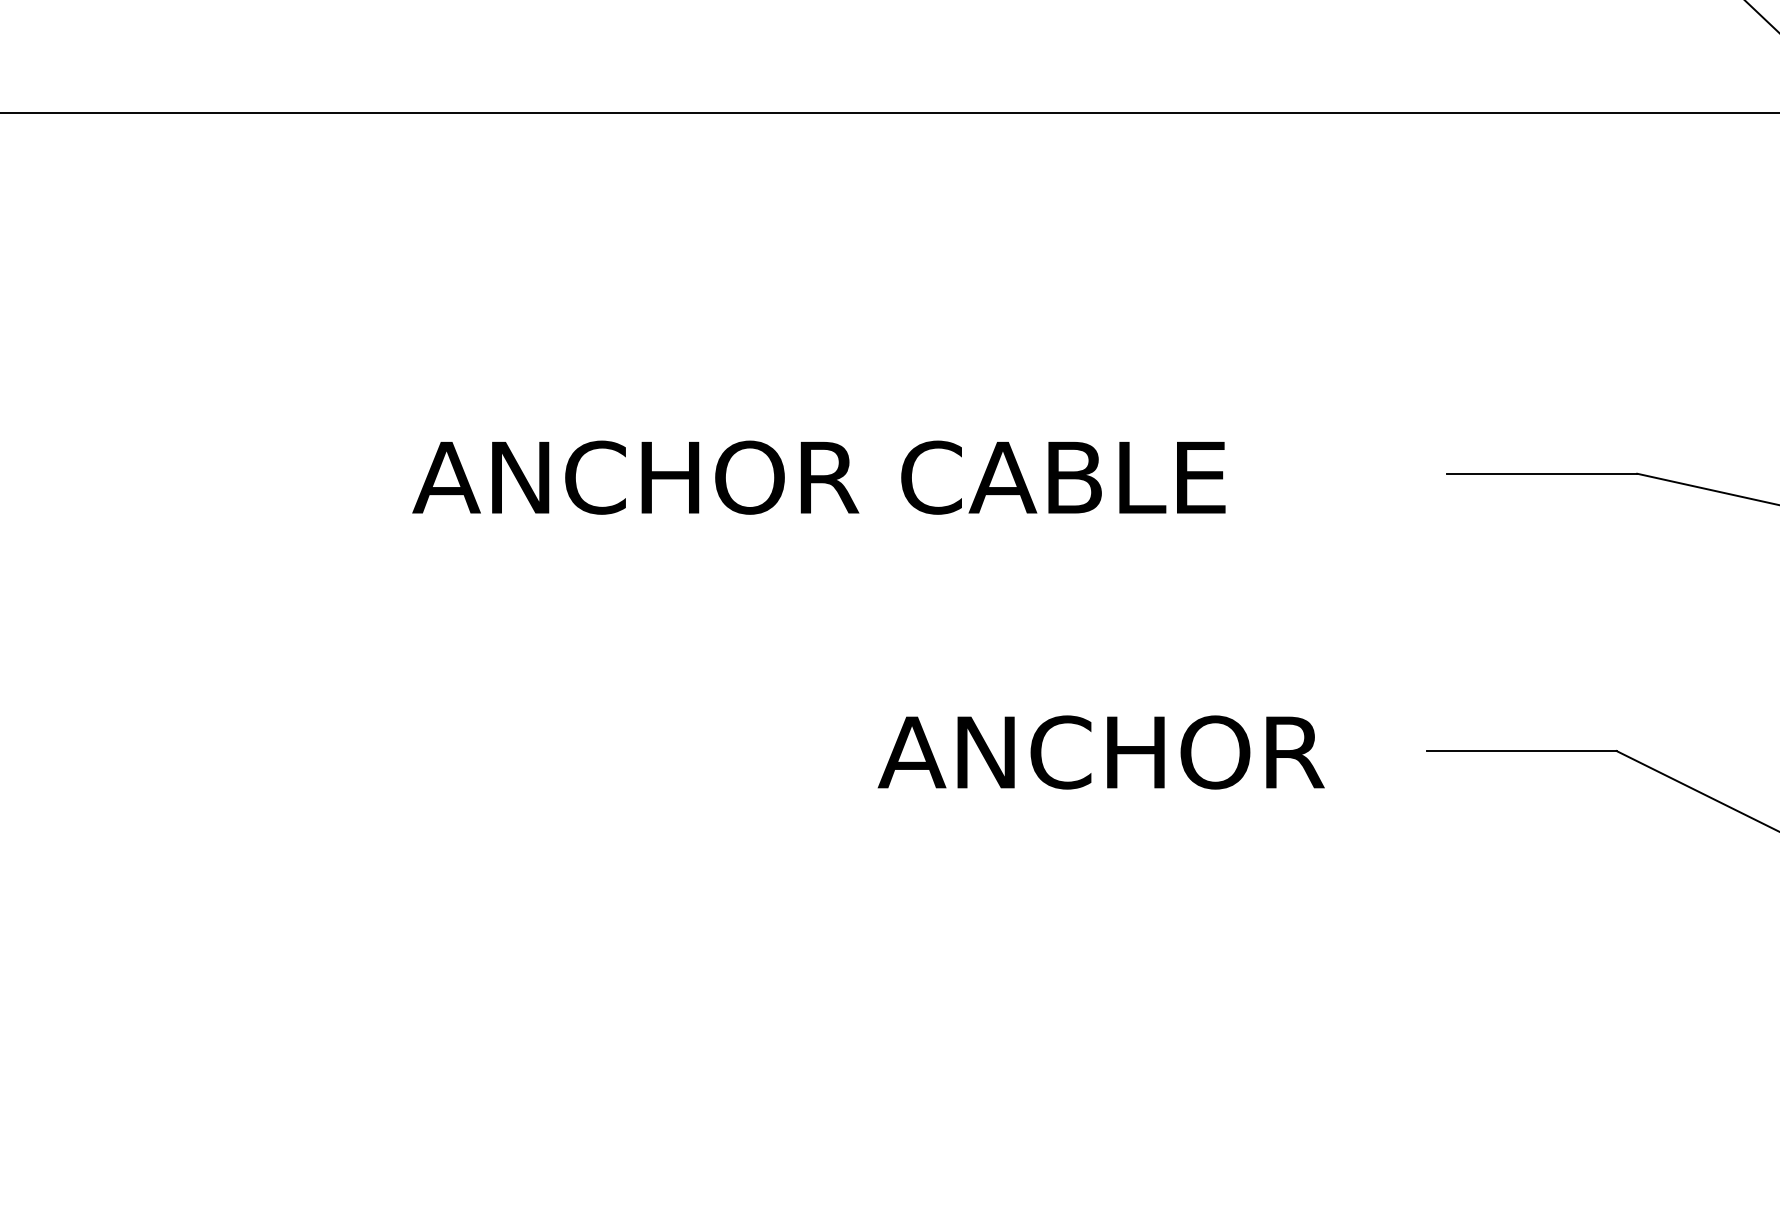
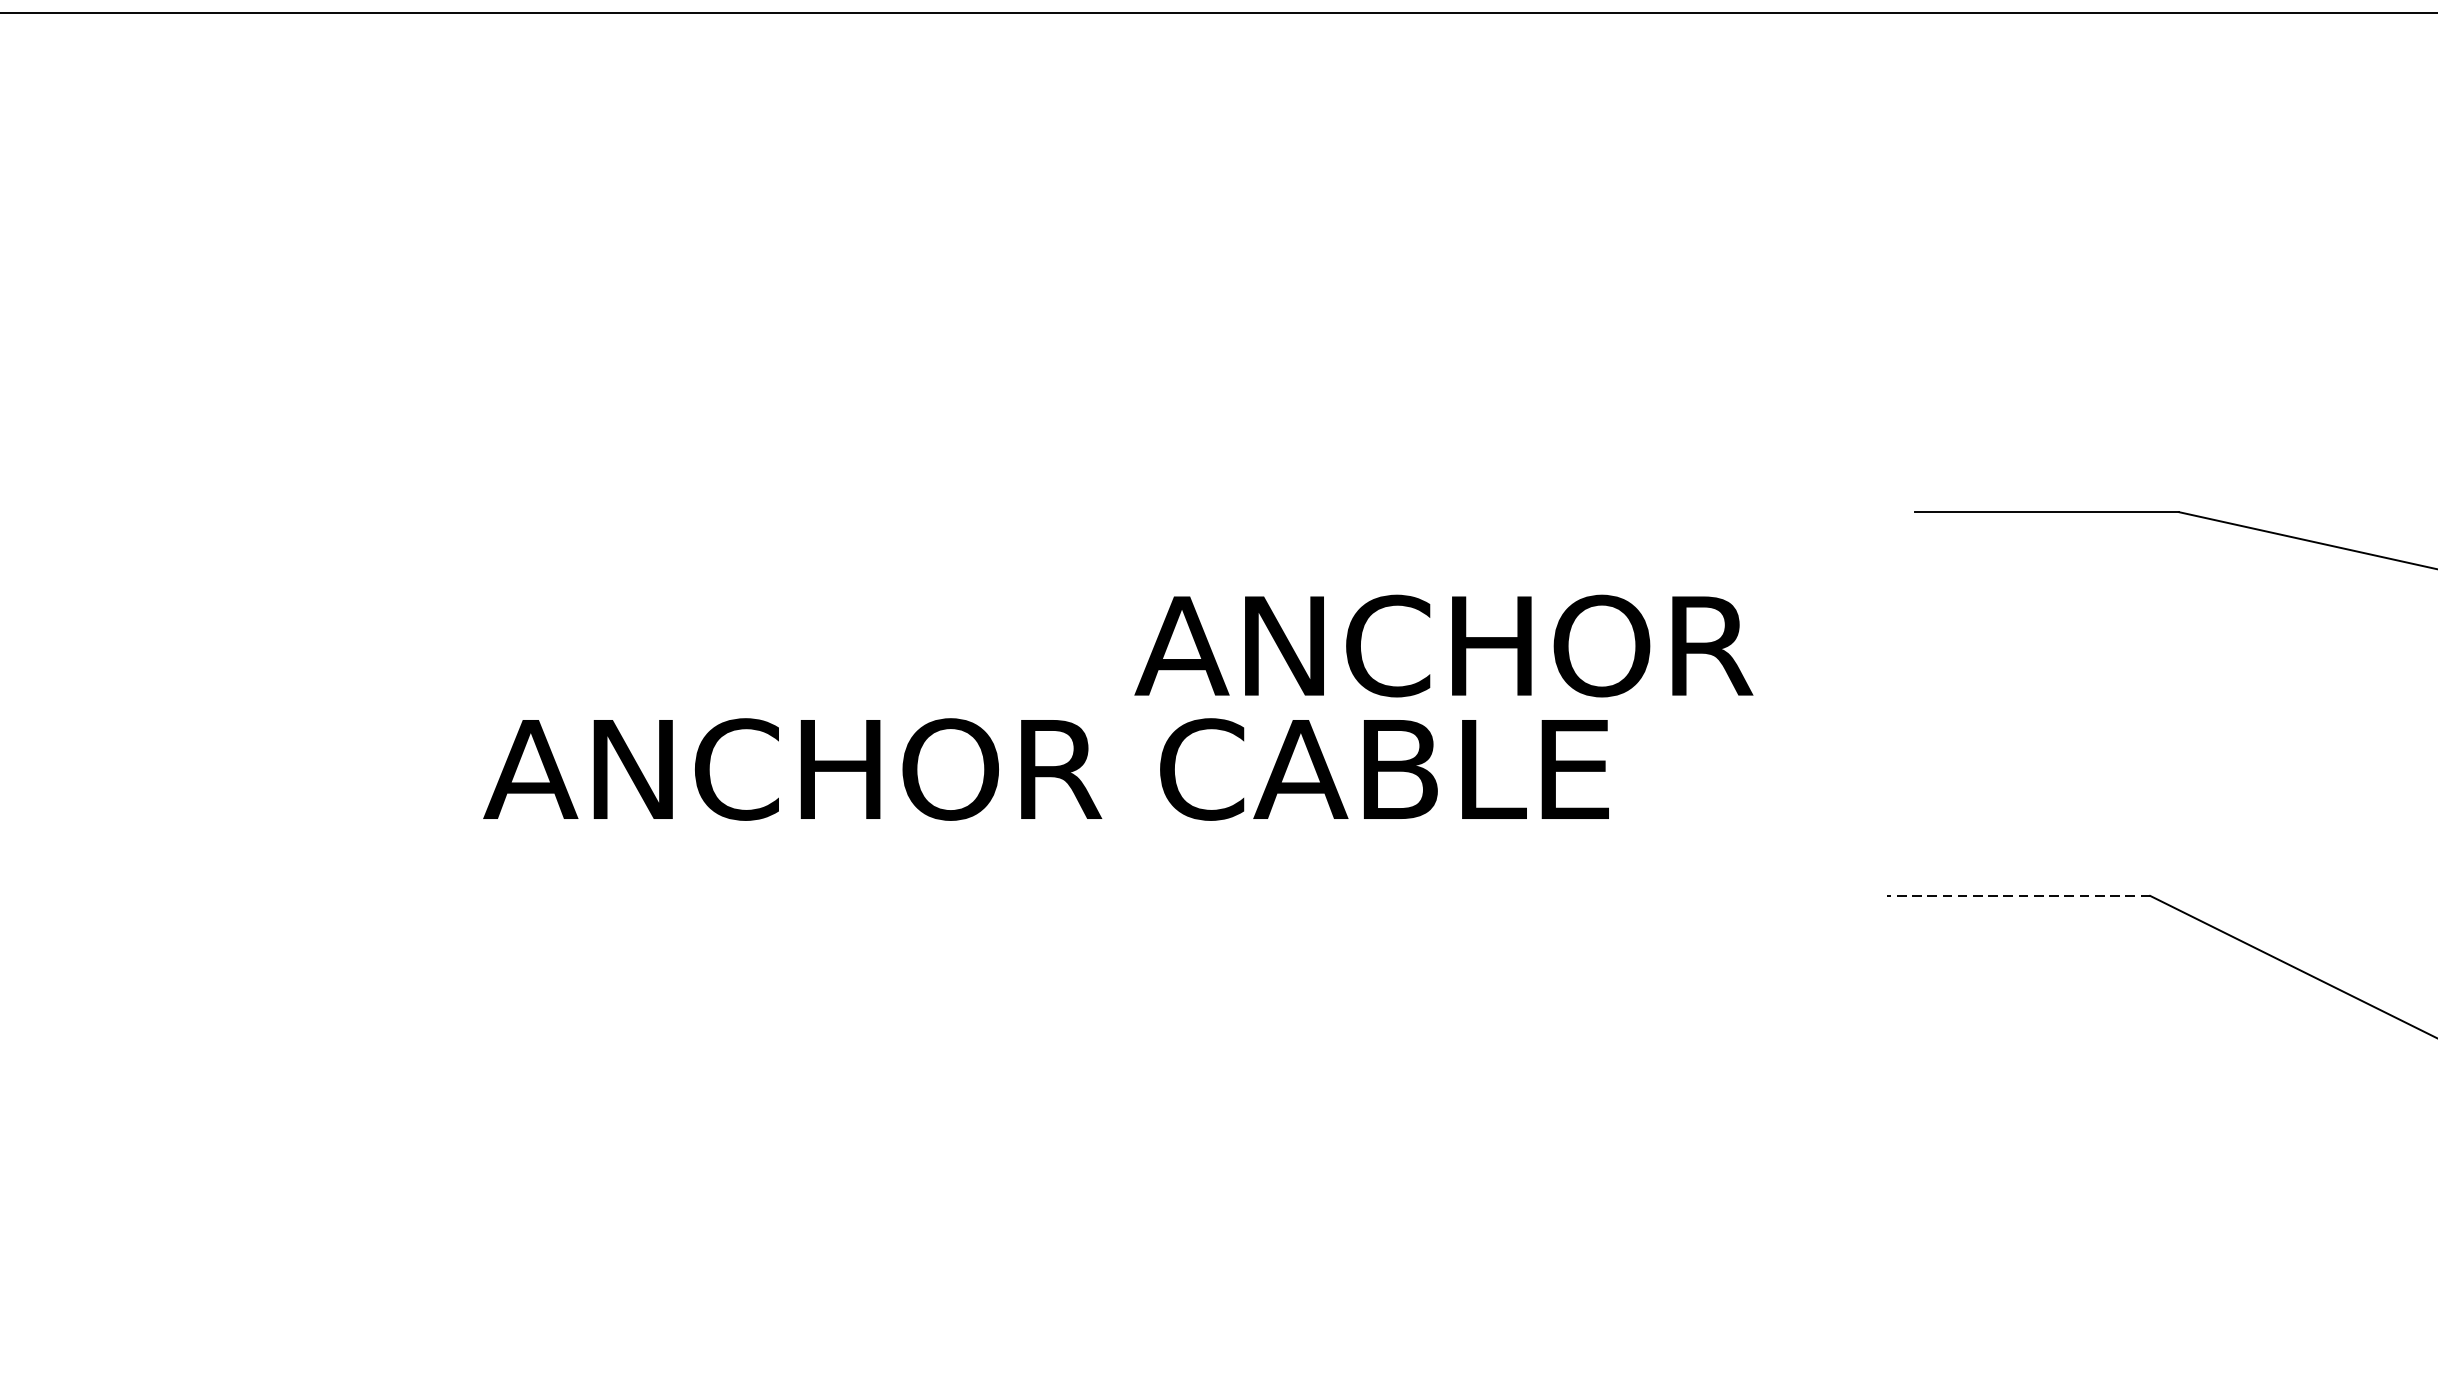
text: (818, 477) -> (1045, 769), moved
line: (1521, 751) -> (2018, 896), solid -> dashed
text: (1100, 752) -> (1442, 646), moved

